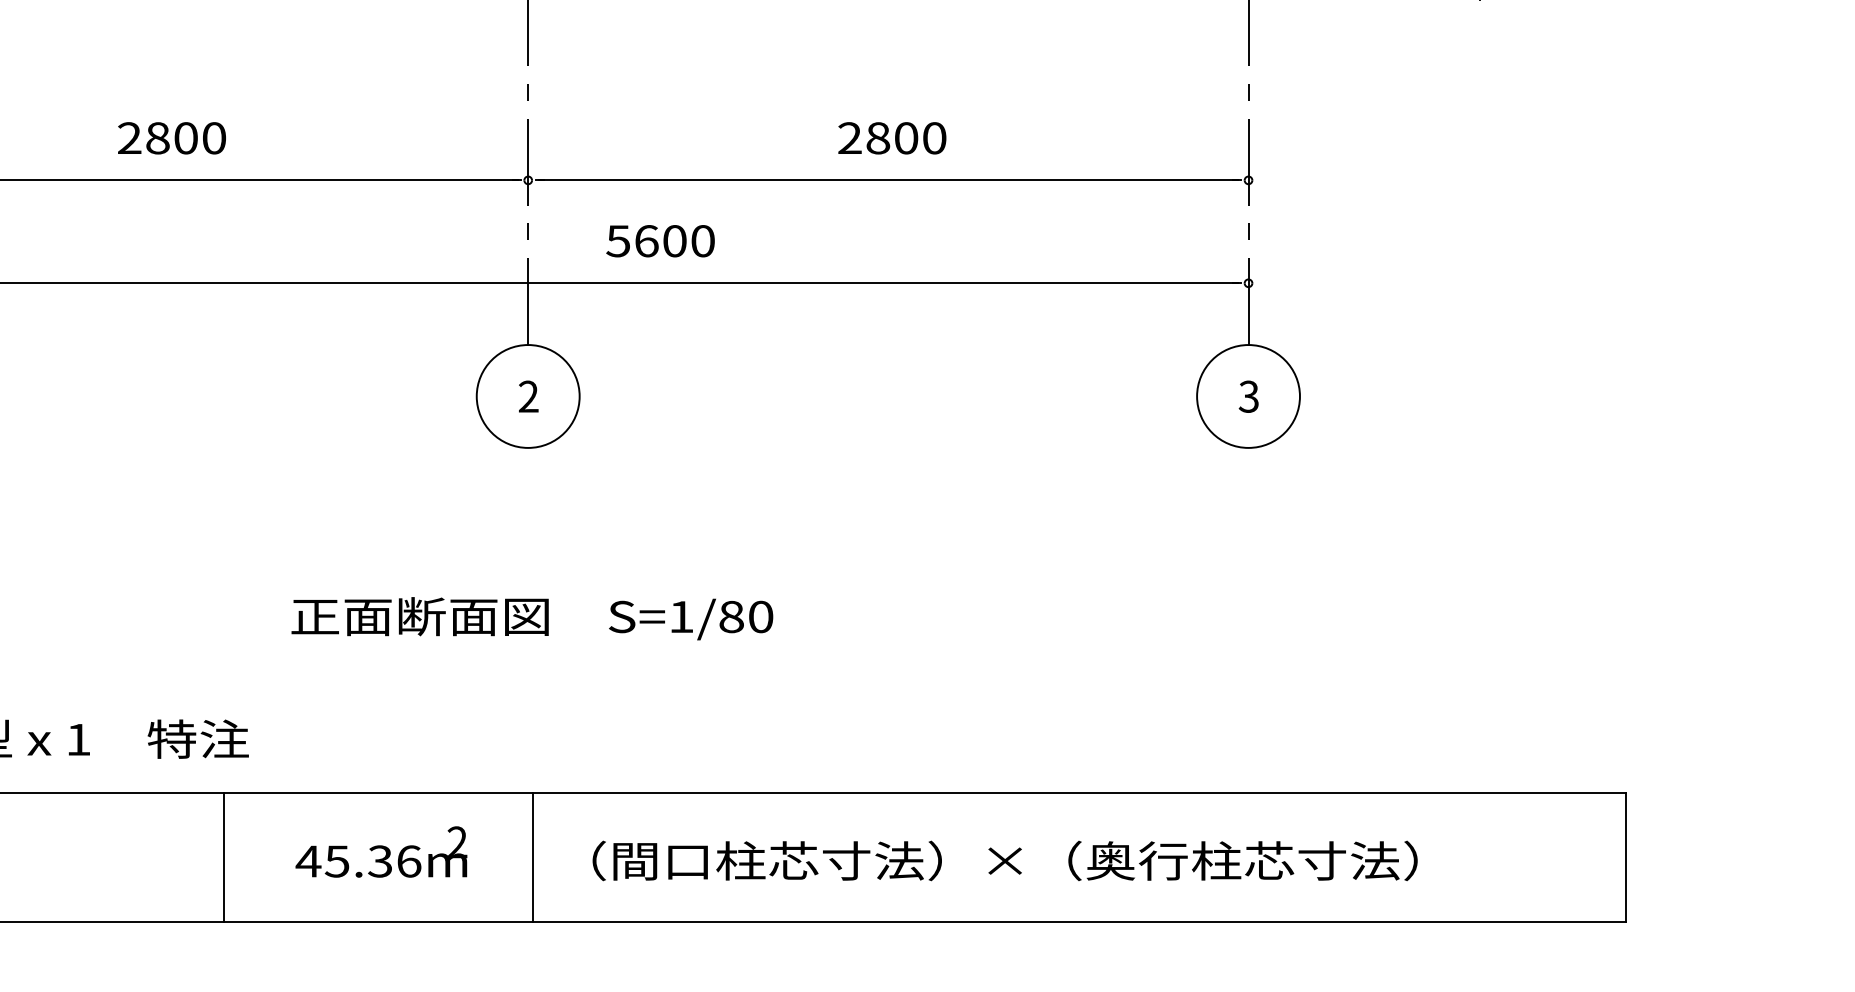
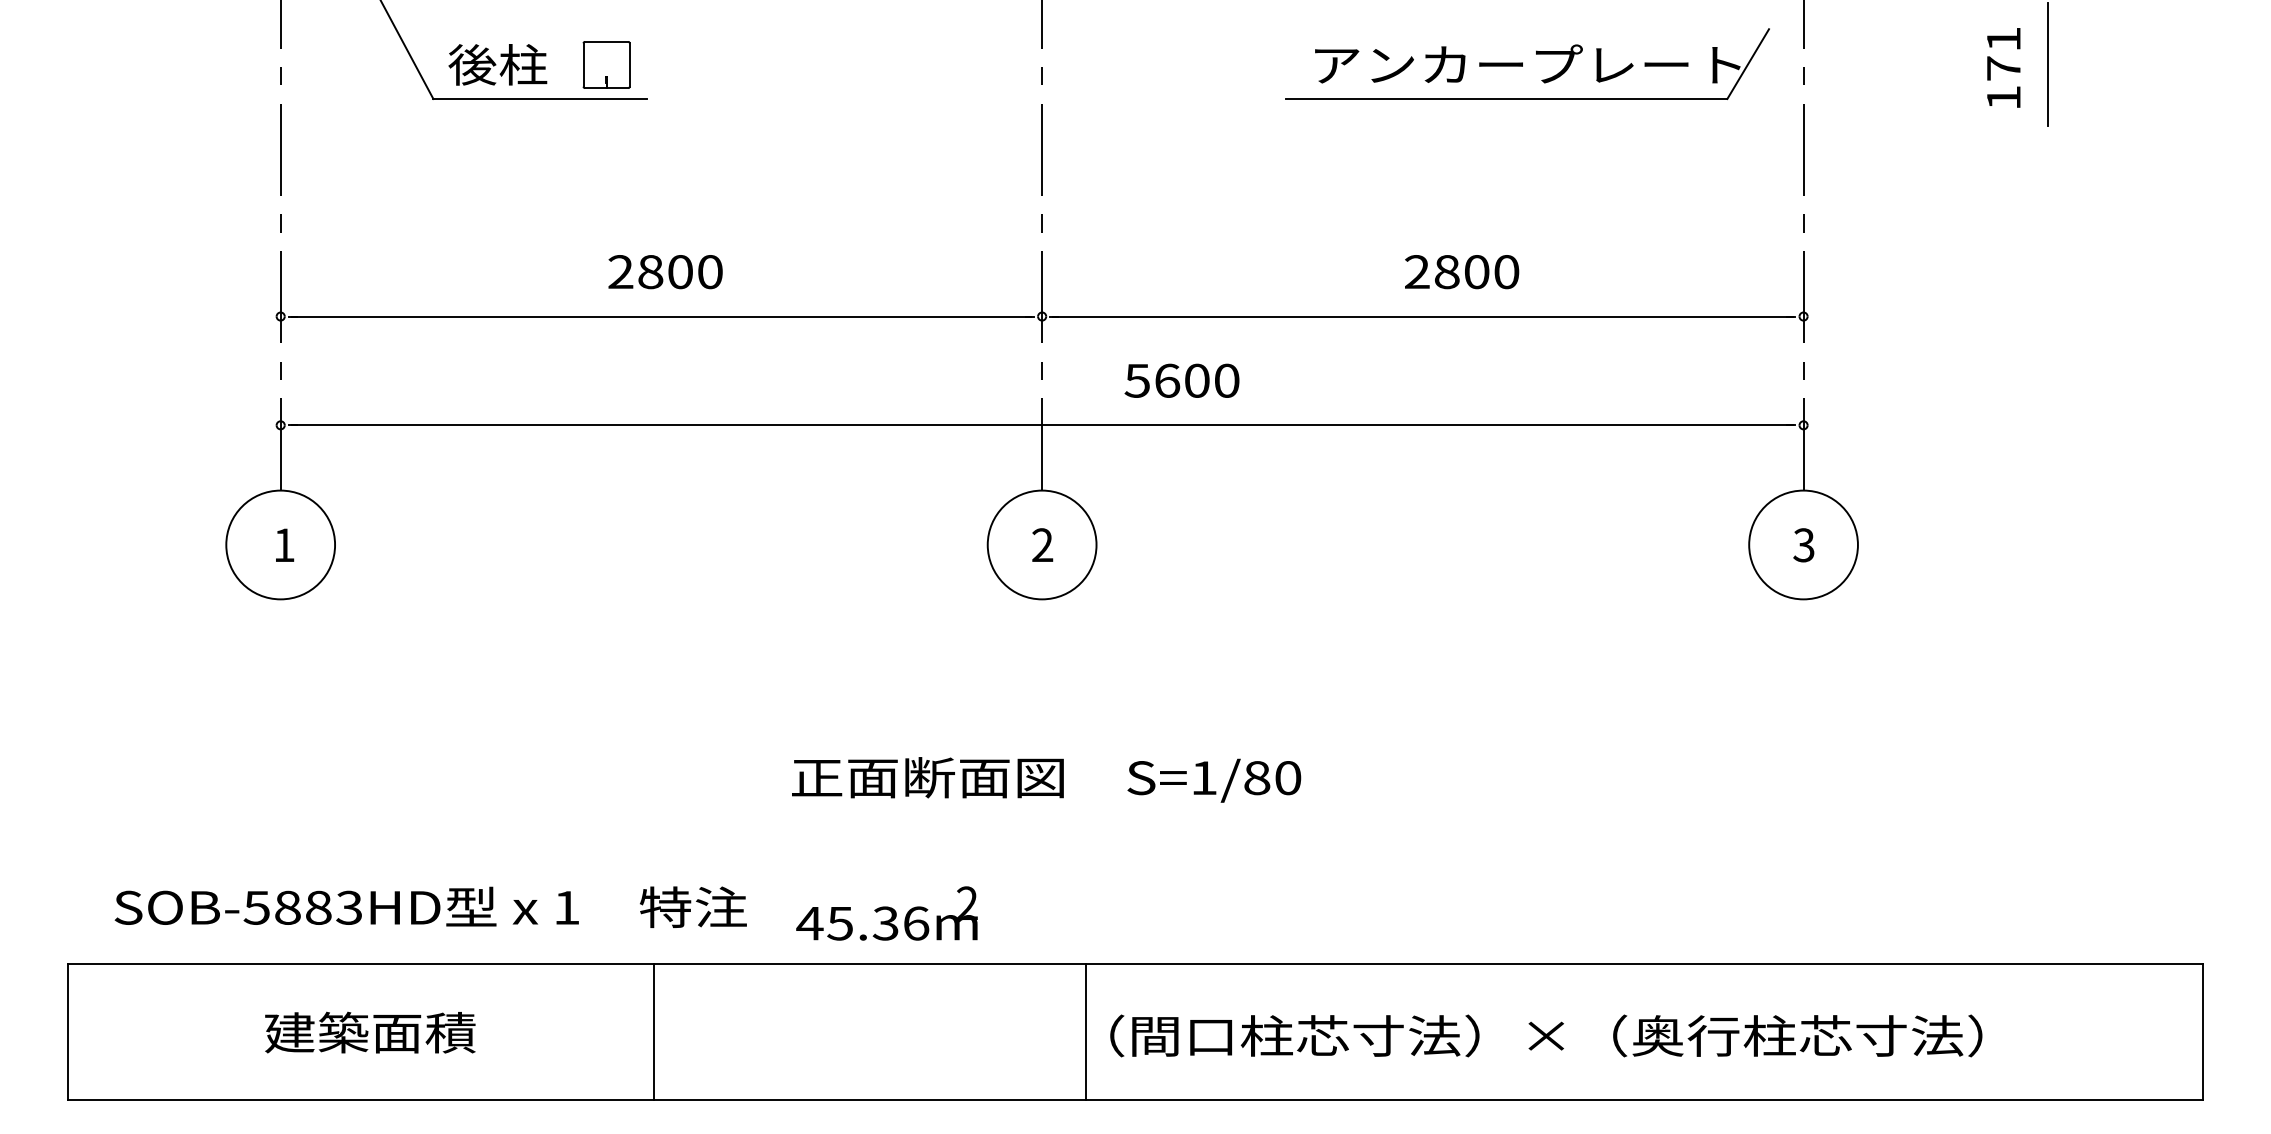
text: (892, 138) -> (1462, 272), moved
text: (380, 851) -> (886, 913), moved
line: (223, 857) -> (653, 1032), moved
line: (533, 857) -> (1086, 1032), moved

